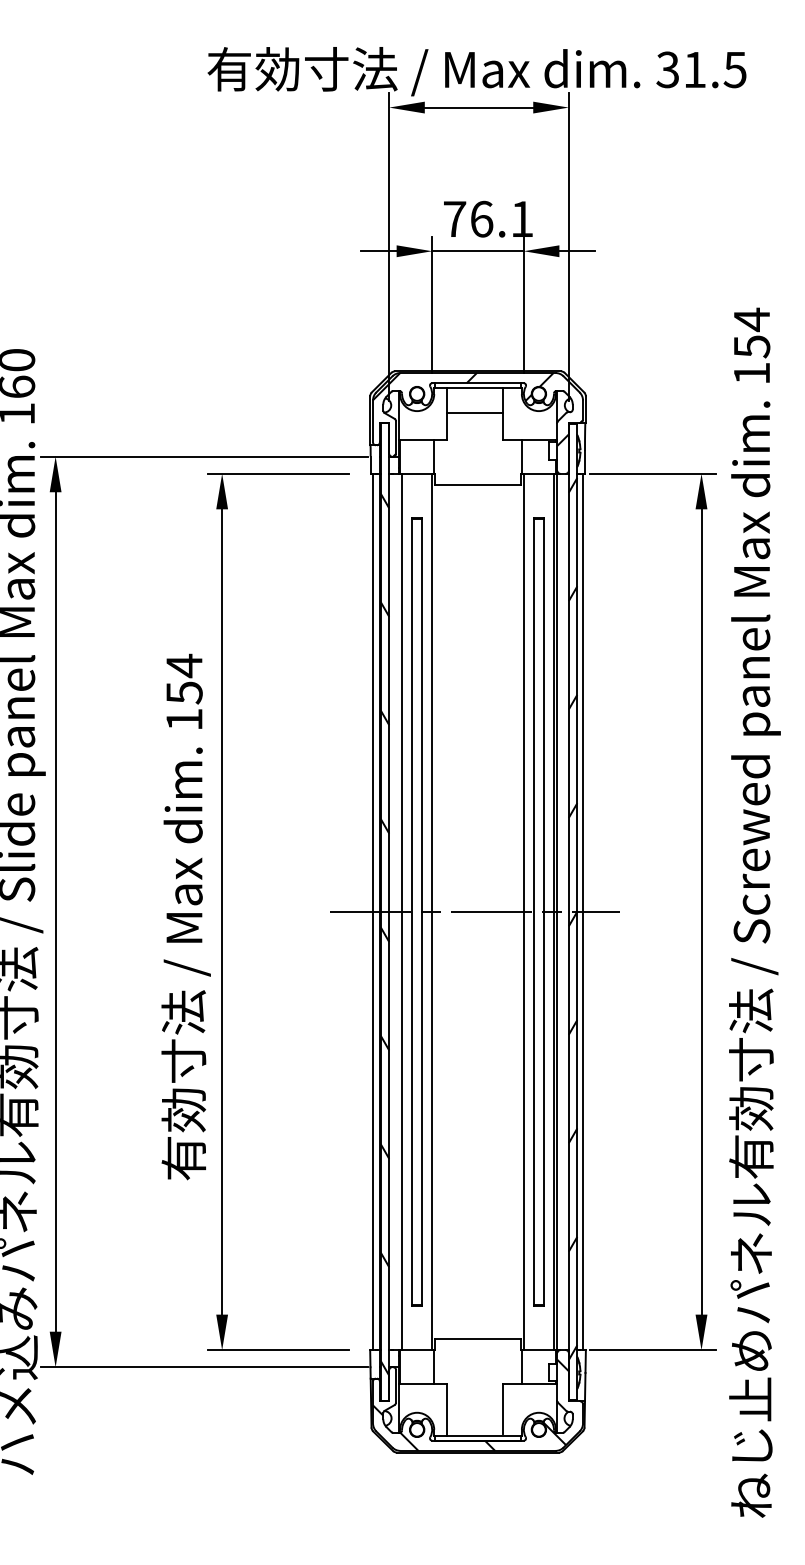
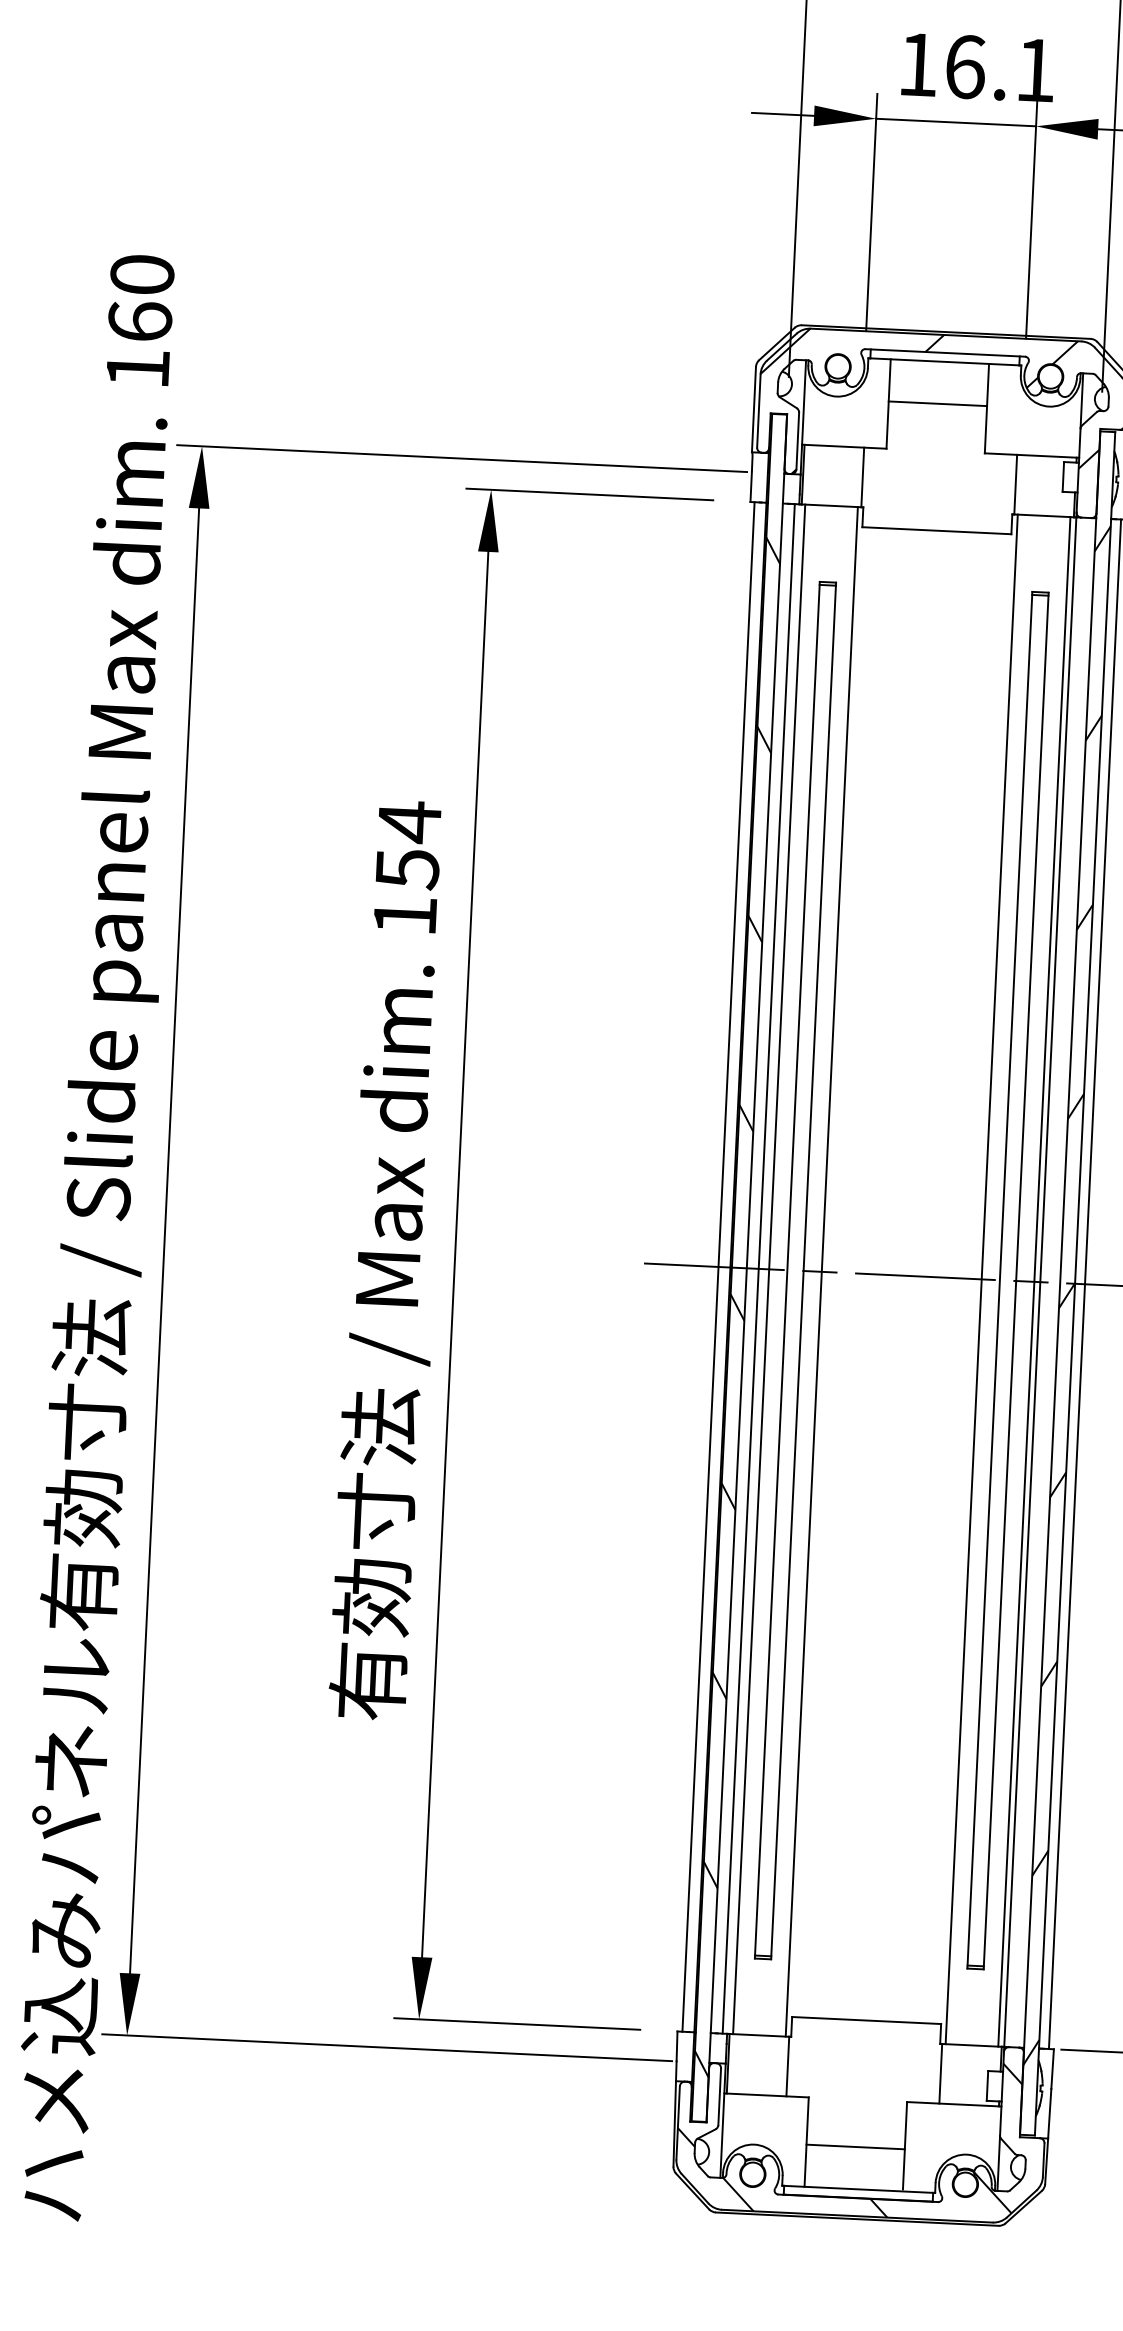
text: (455, 218) -> (919, 63), 76.1 -> 16.1
line: (396, 911) -> (759, 1268), added
line: (475, 1411) -> (856, 2147), added

